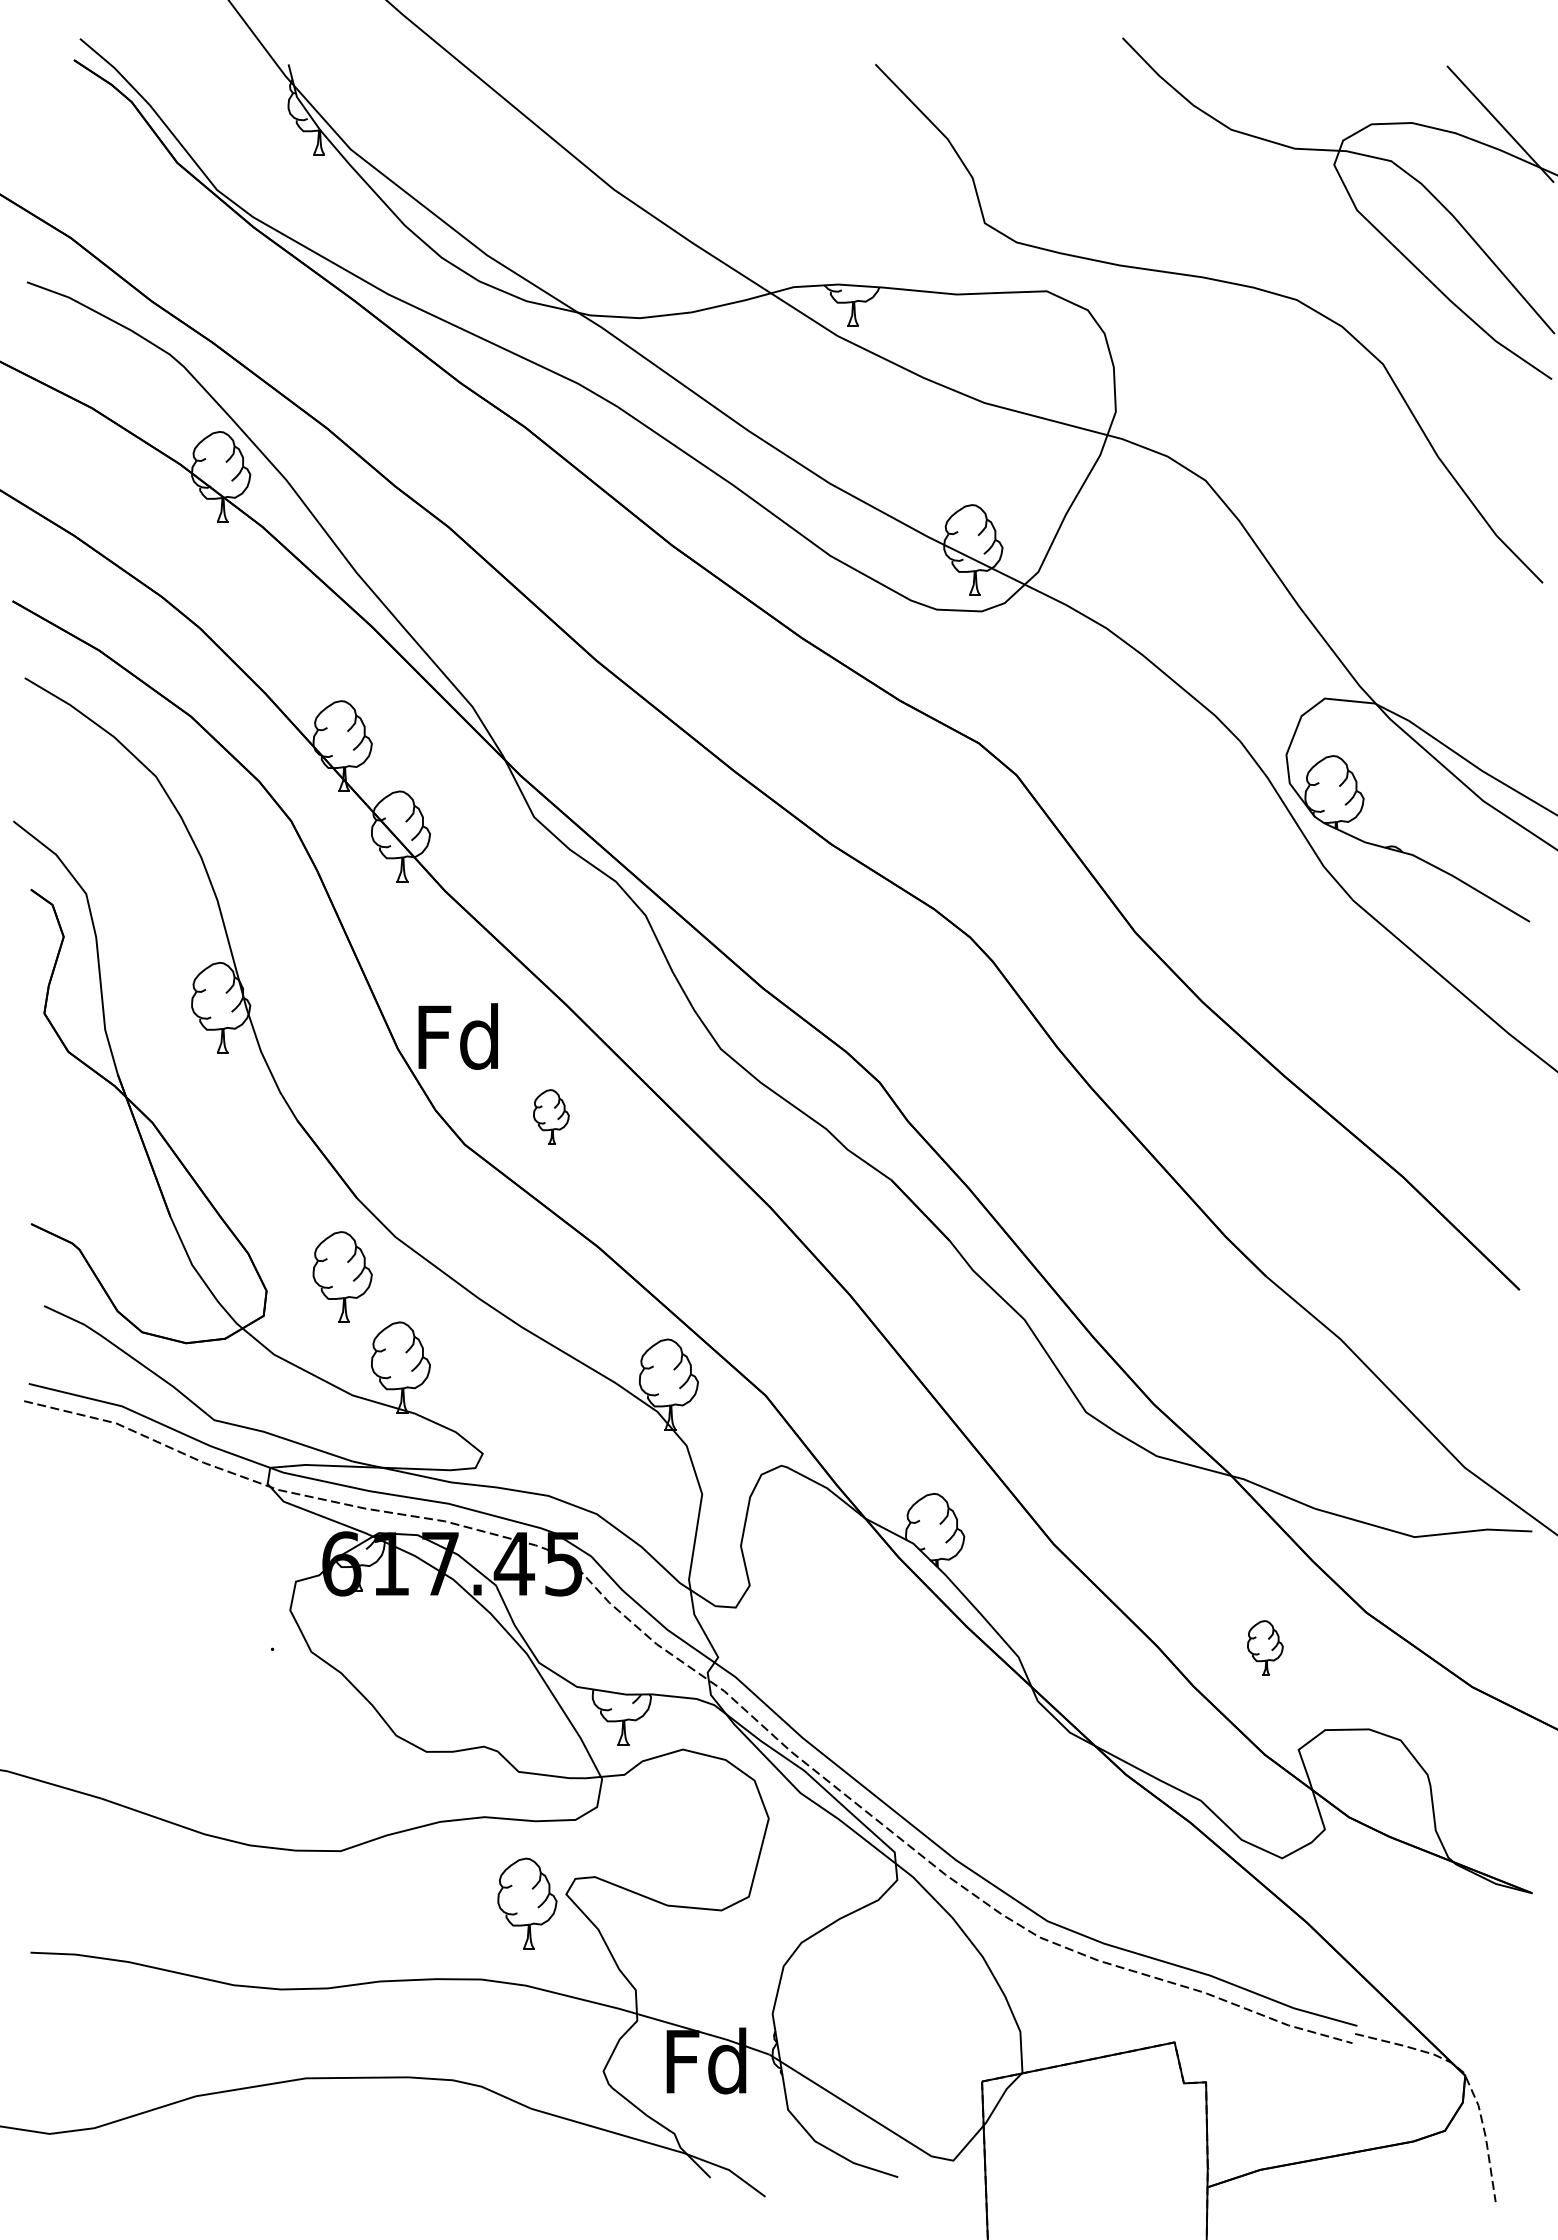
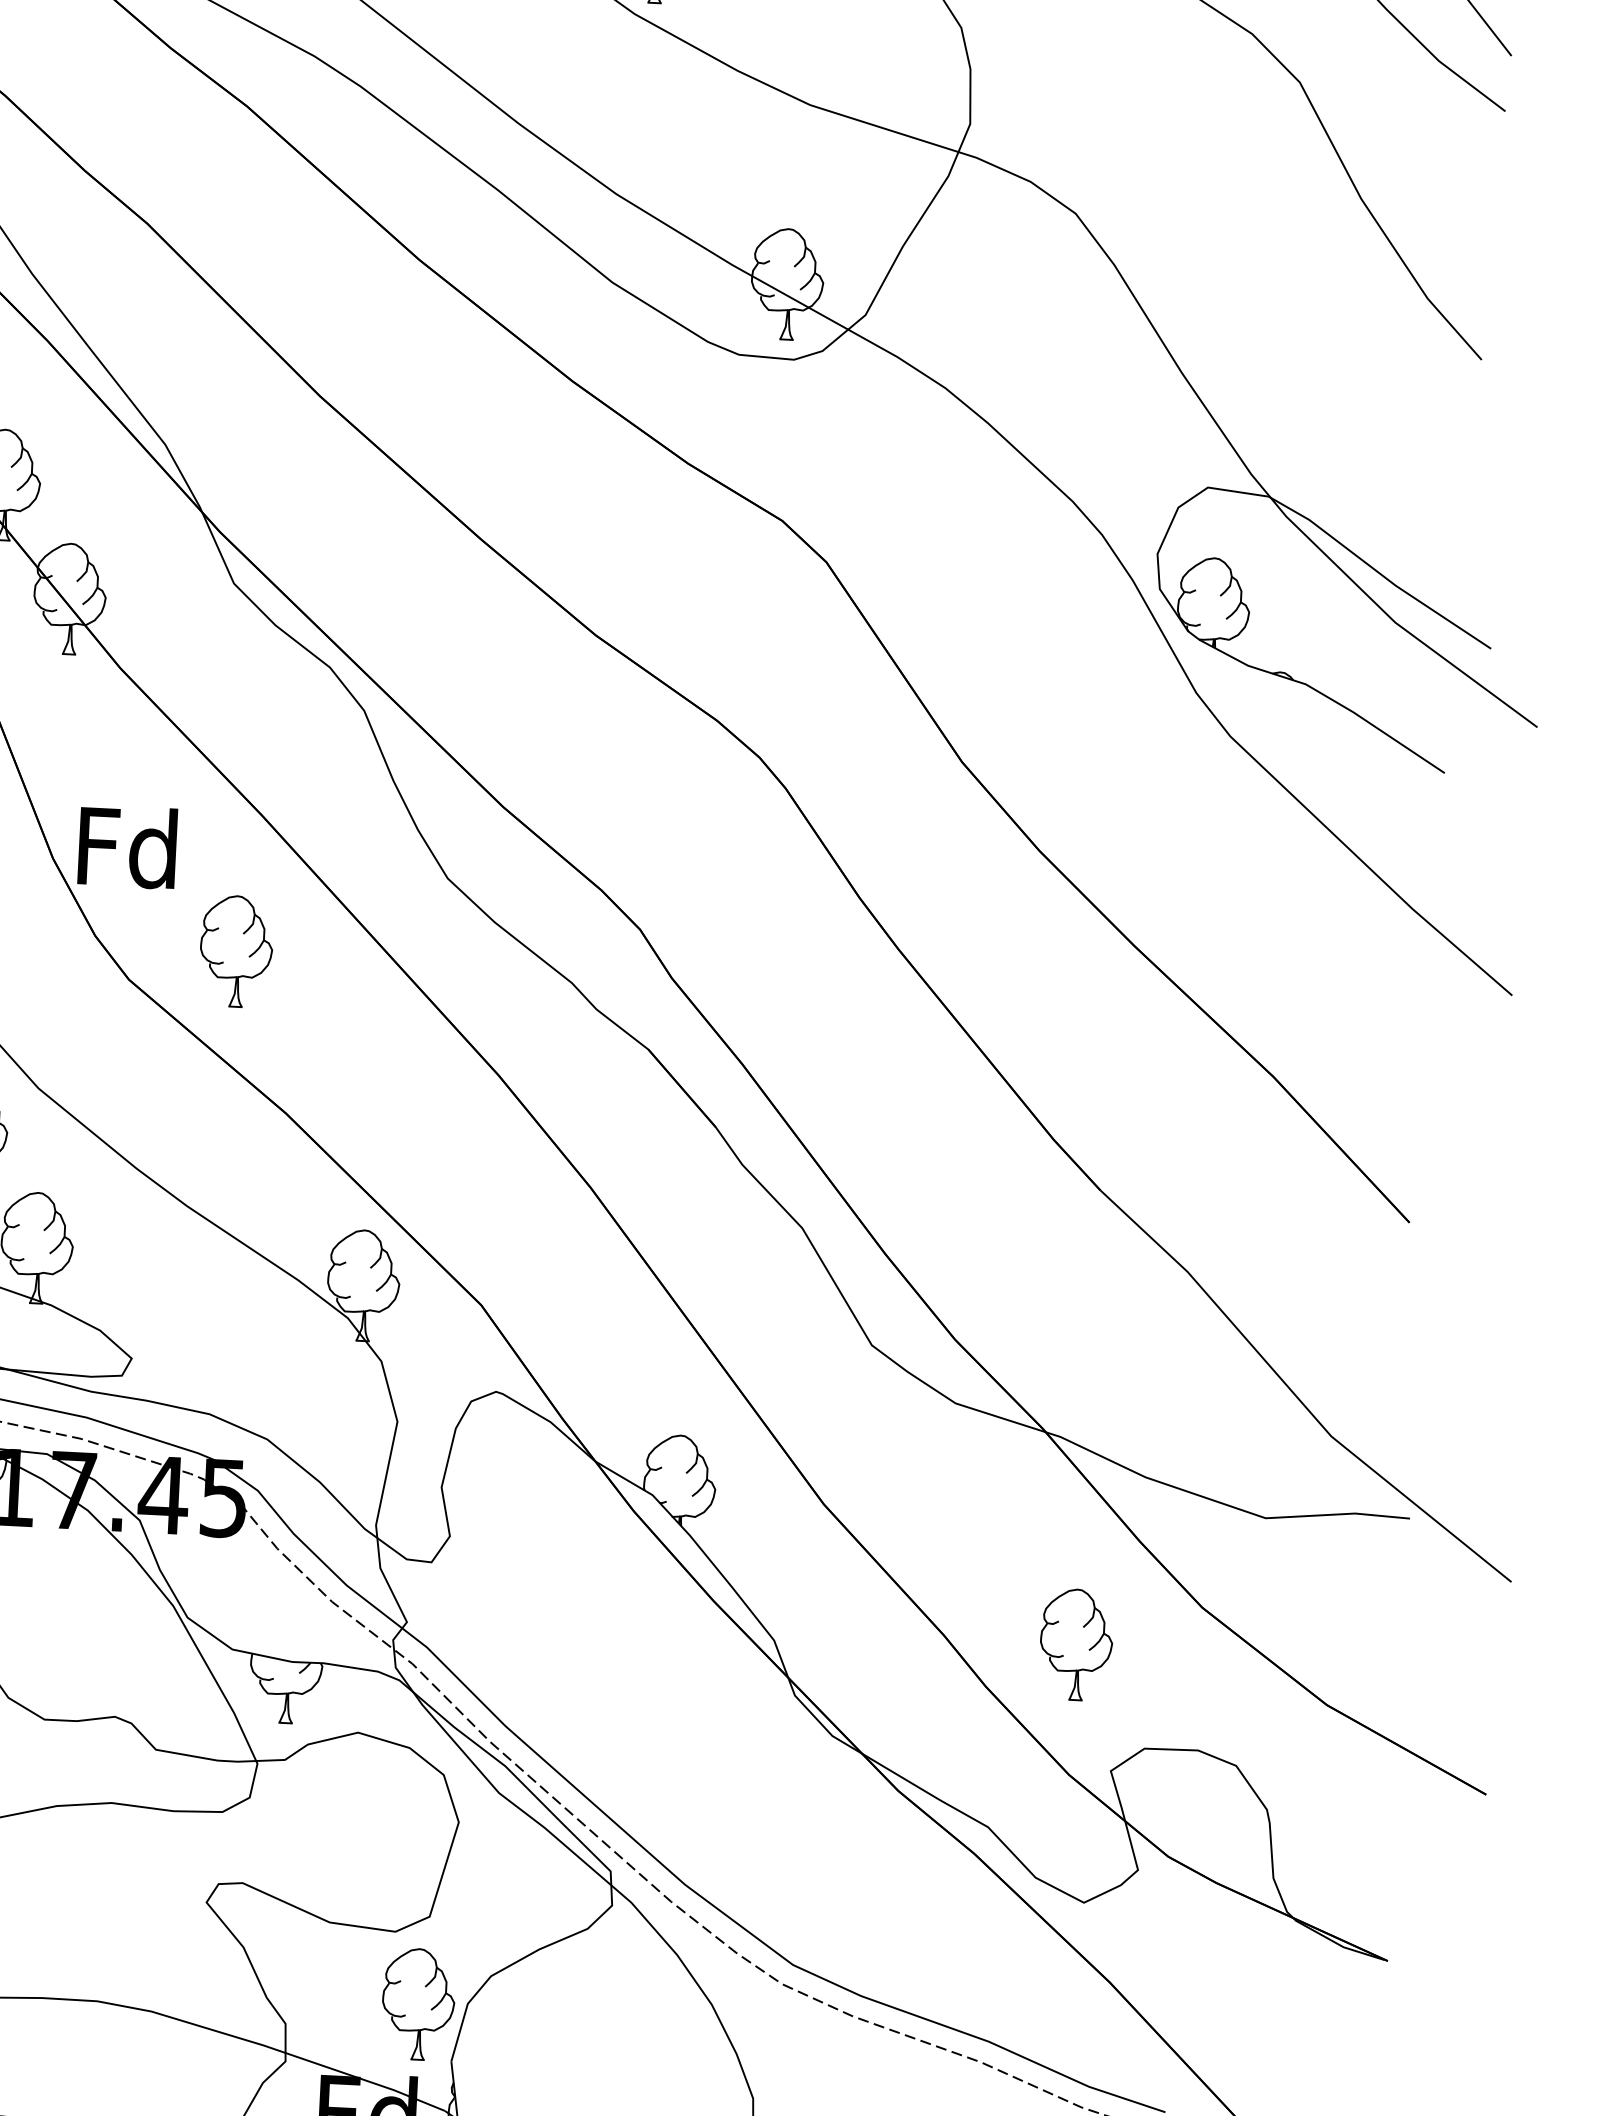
part: (551, 1116) -> (236, 950), size x1.67
part: (1265, 1647) -> (1076, 1643), size x1.67
part: (527, 1903) -> (418, 2004), moved

